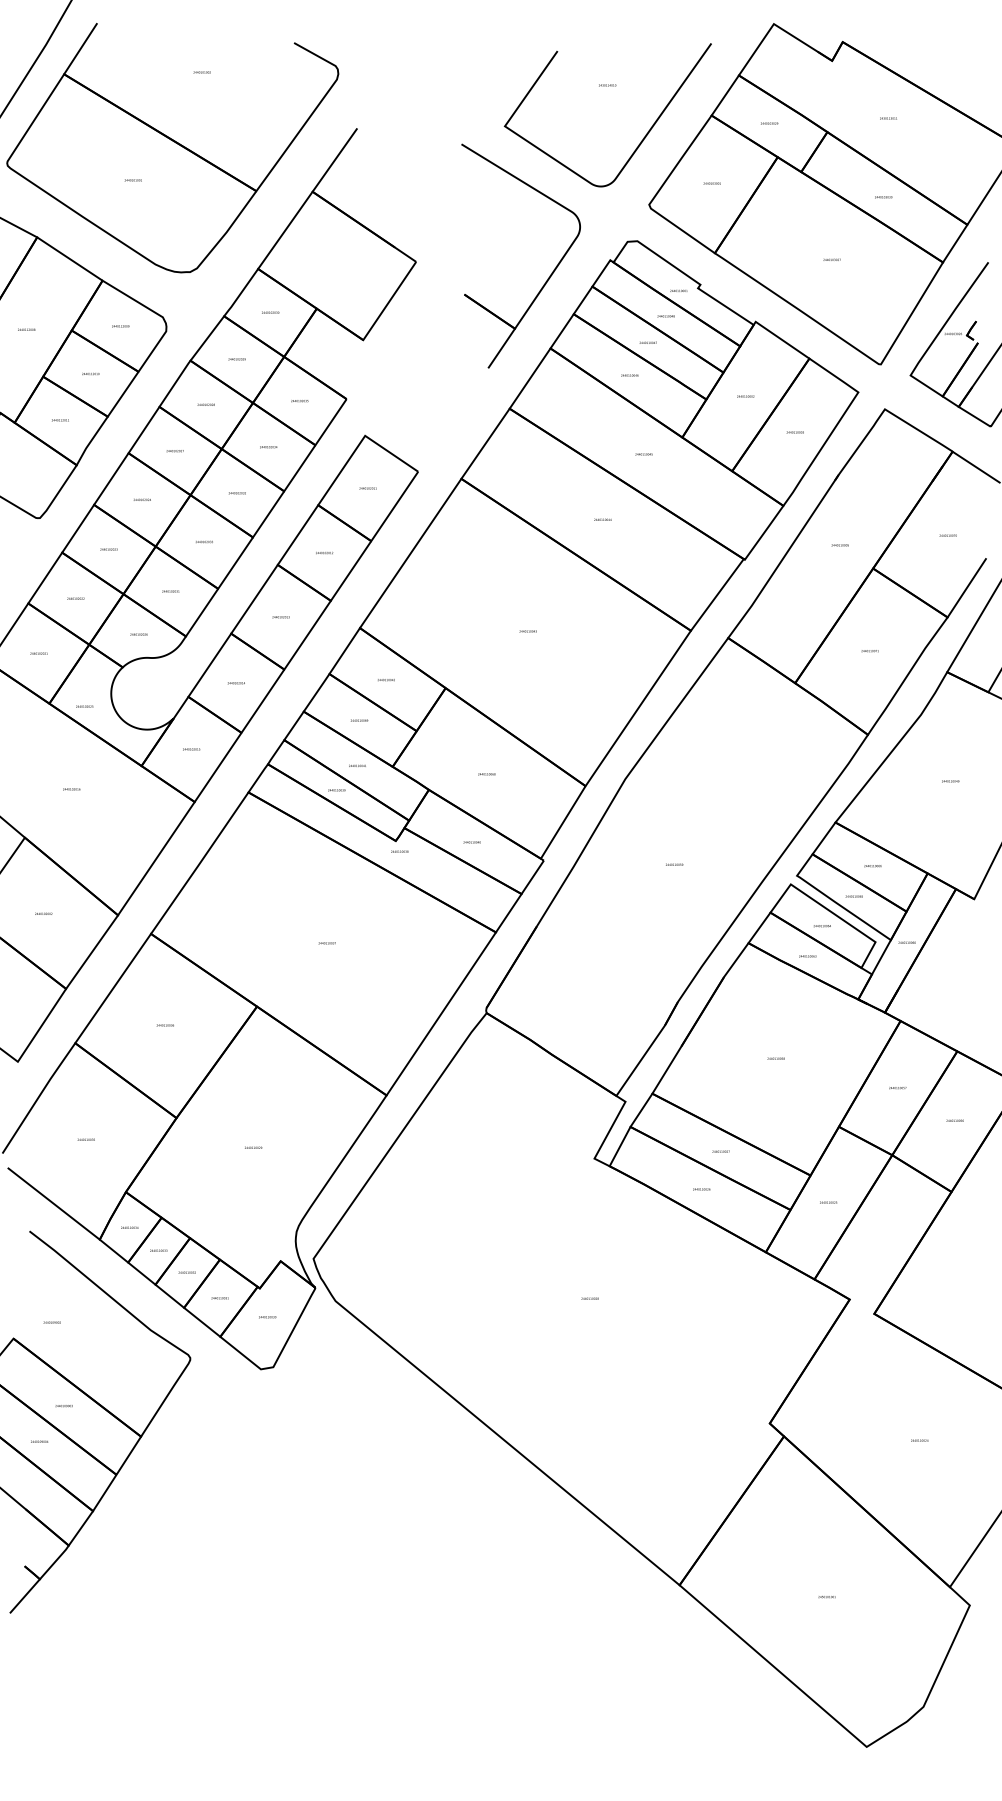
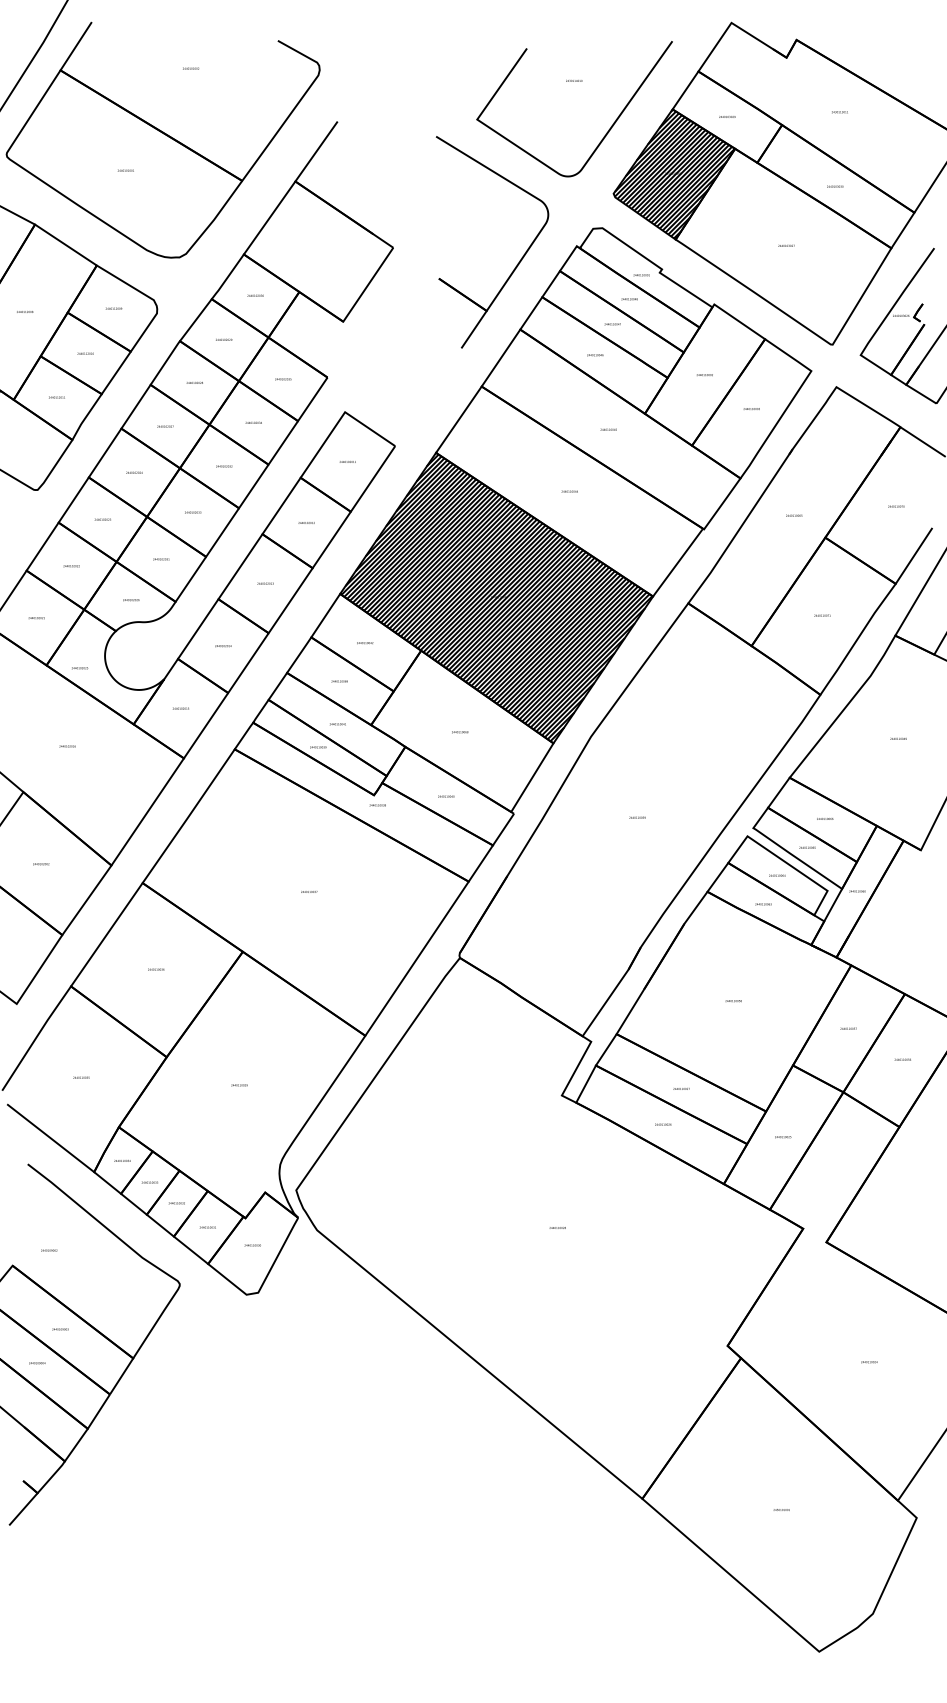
hatch: (713, 183) -> (674, 173), added
hatch: (525, 633) -> (496, 599), added

